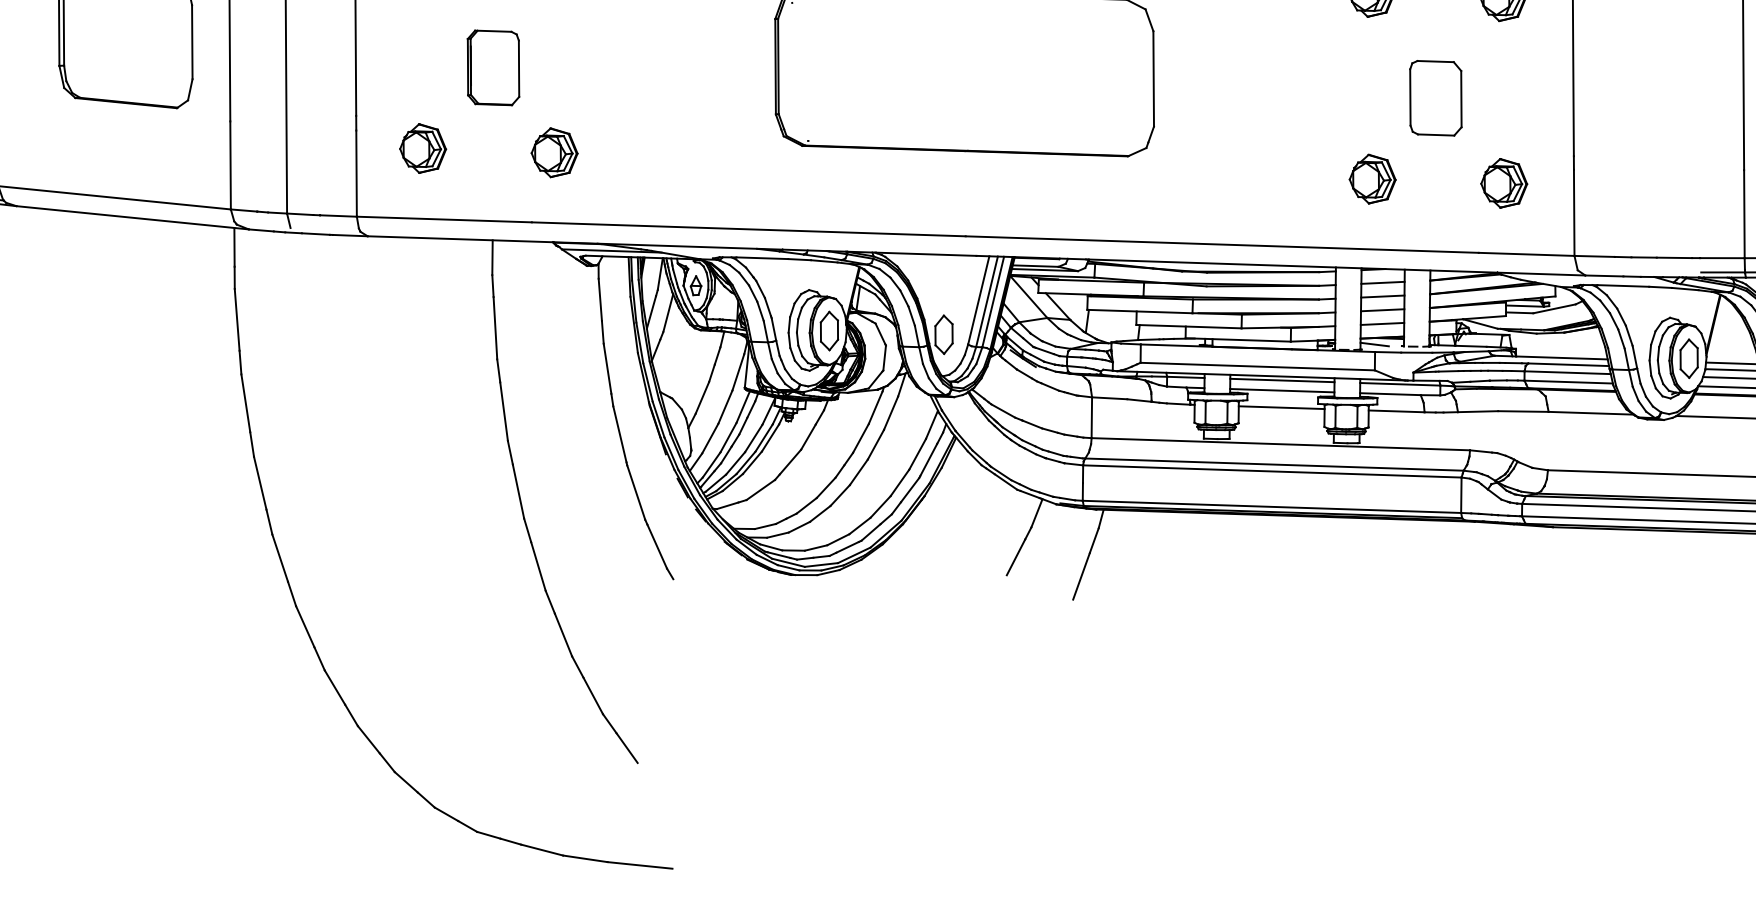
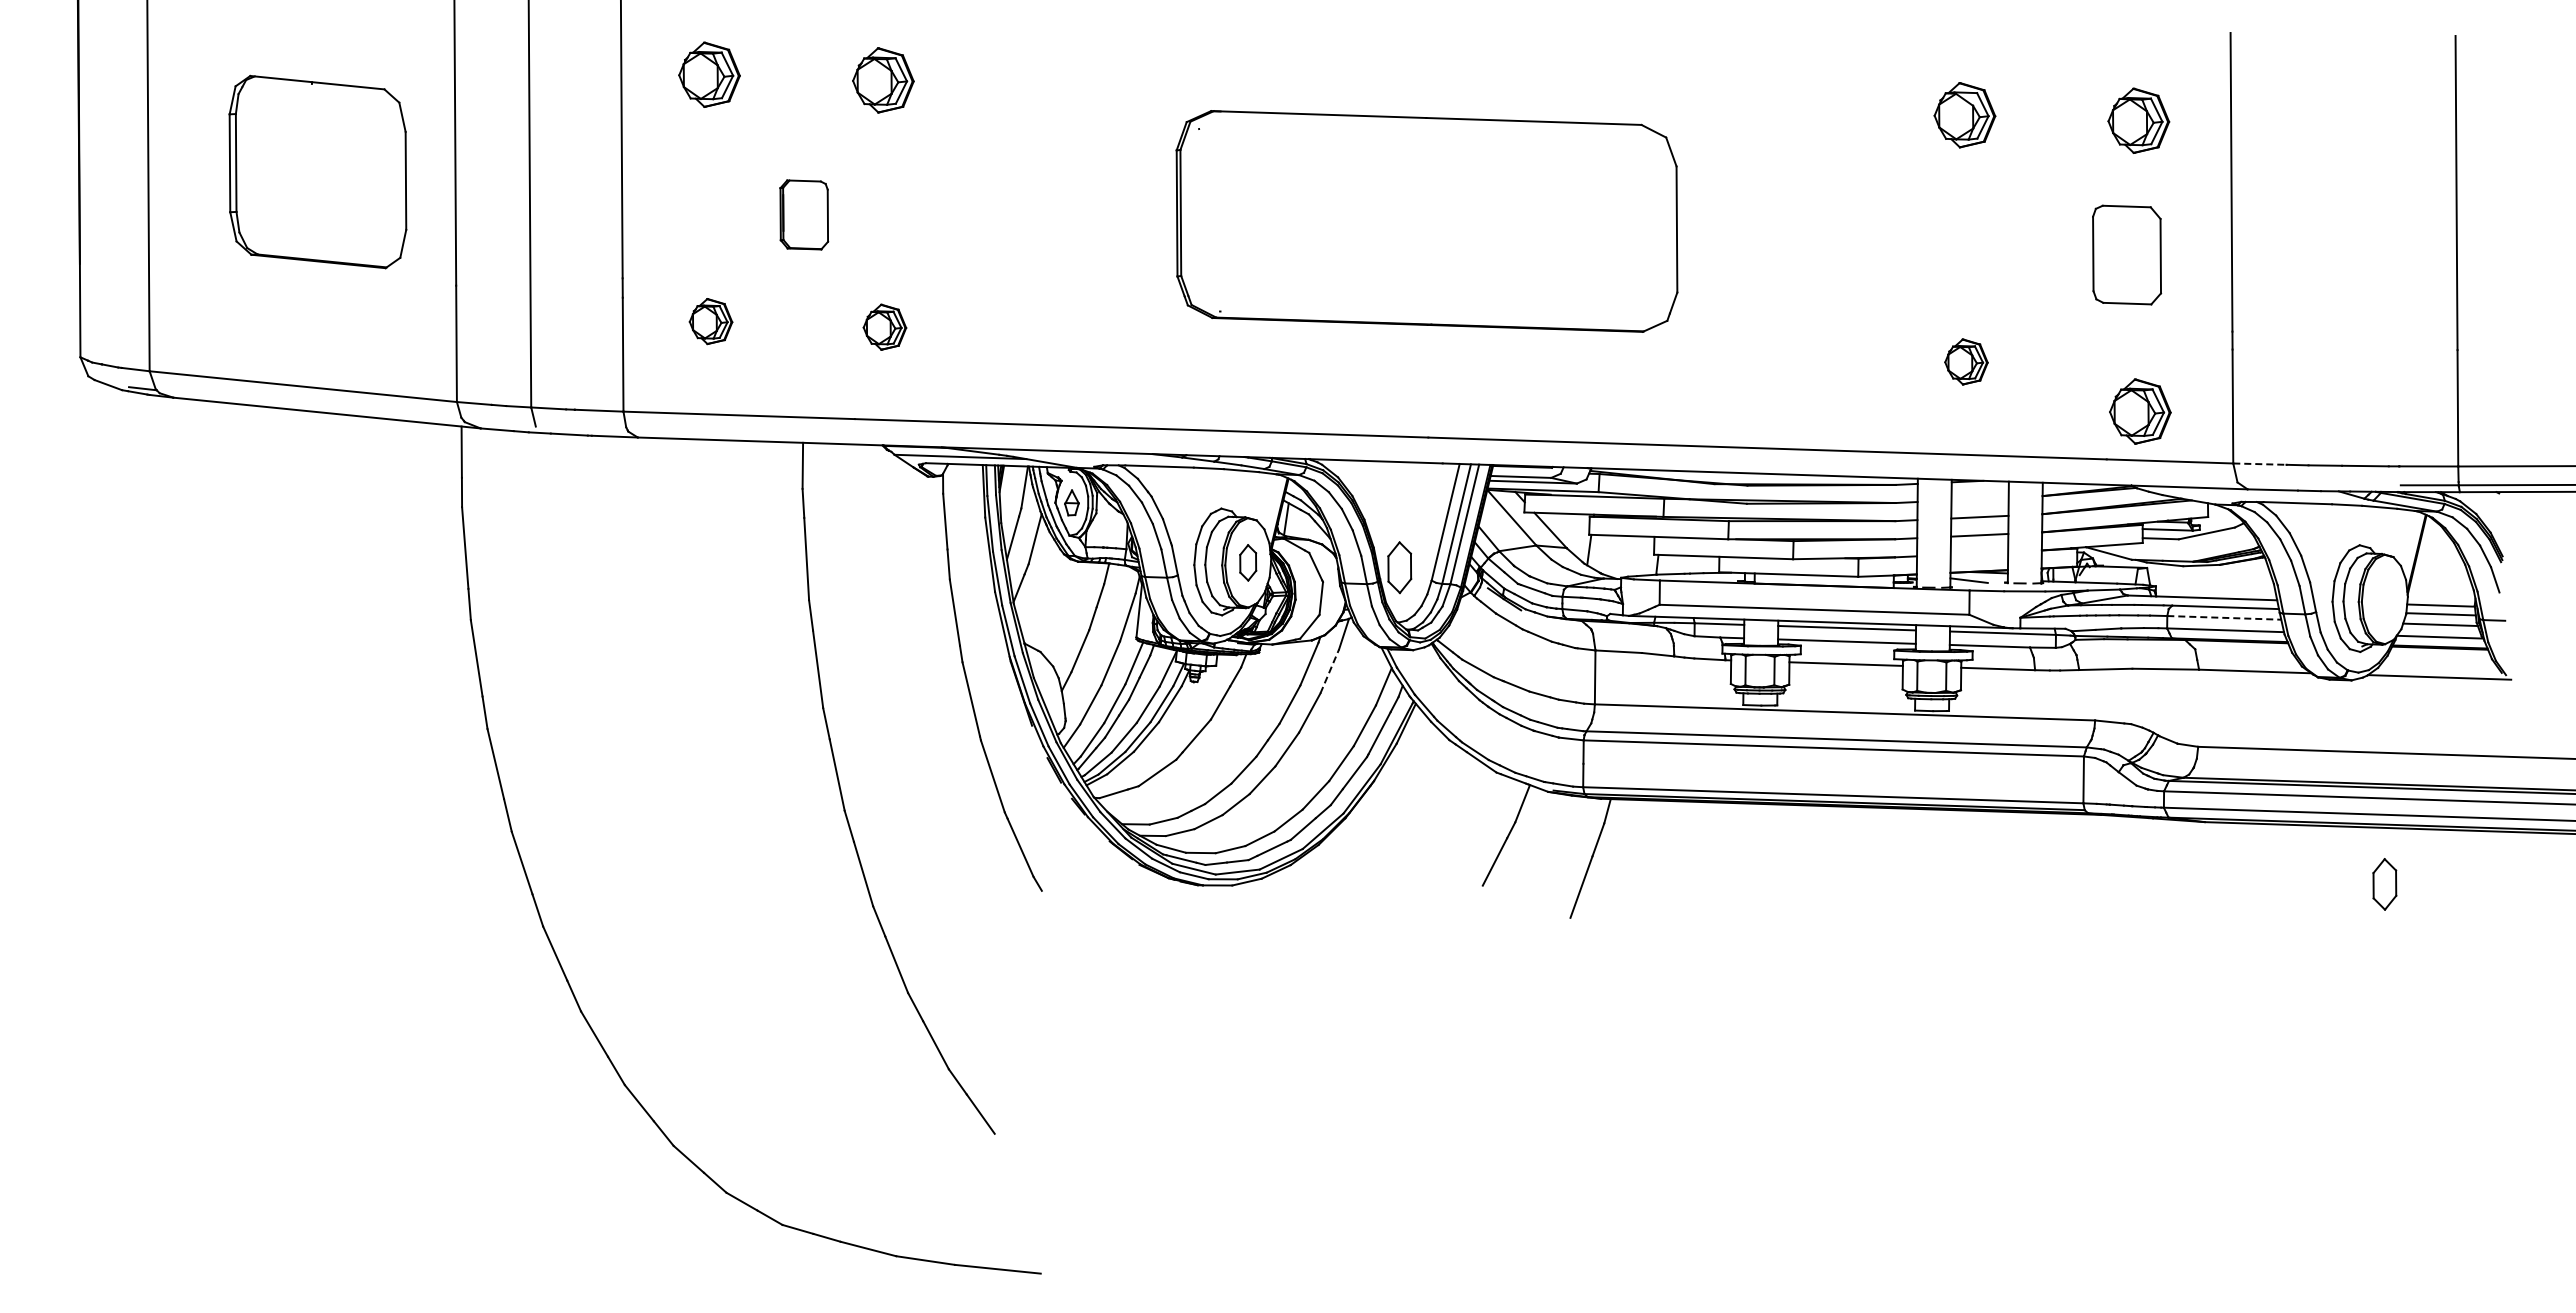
part: (493, 67) -> (804, 214), size x0.7
part: (1436, 97) -> (2127, 254), moved
part: (422, 148) -> (710, 321), size x0.7
part: (554, 153) -> (884, 327), size x0.7
part: (1372, 178) -> (1966, 361), size x0.7
part: (1504, 183) -> (2140, 411), moved
line: (1594, 256) -> (2259, 464), solid -> dashed
line: (1382, 282) -> (1979, 498), removed
line: (1382, 324) -> (1979, 553), removed
part: (828, 330) -> (1247, 562), size x0.7
part: (1688, 358) -> (2384, 884), moved
line: (1567, 372) -> (2224, 617), solid -> dashed
line: (890, 413) -> (1329, 671), solid -> dashed

